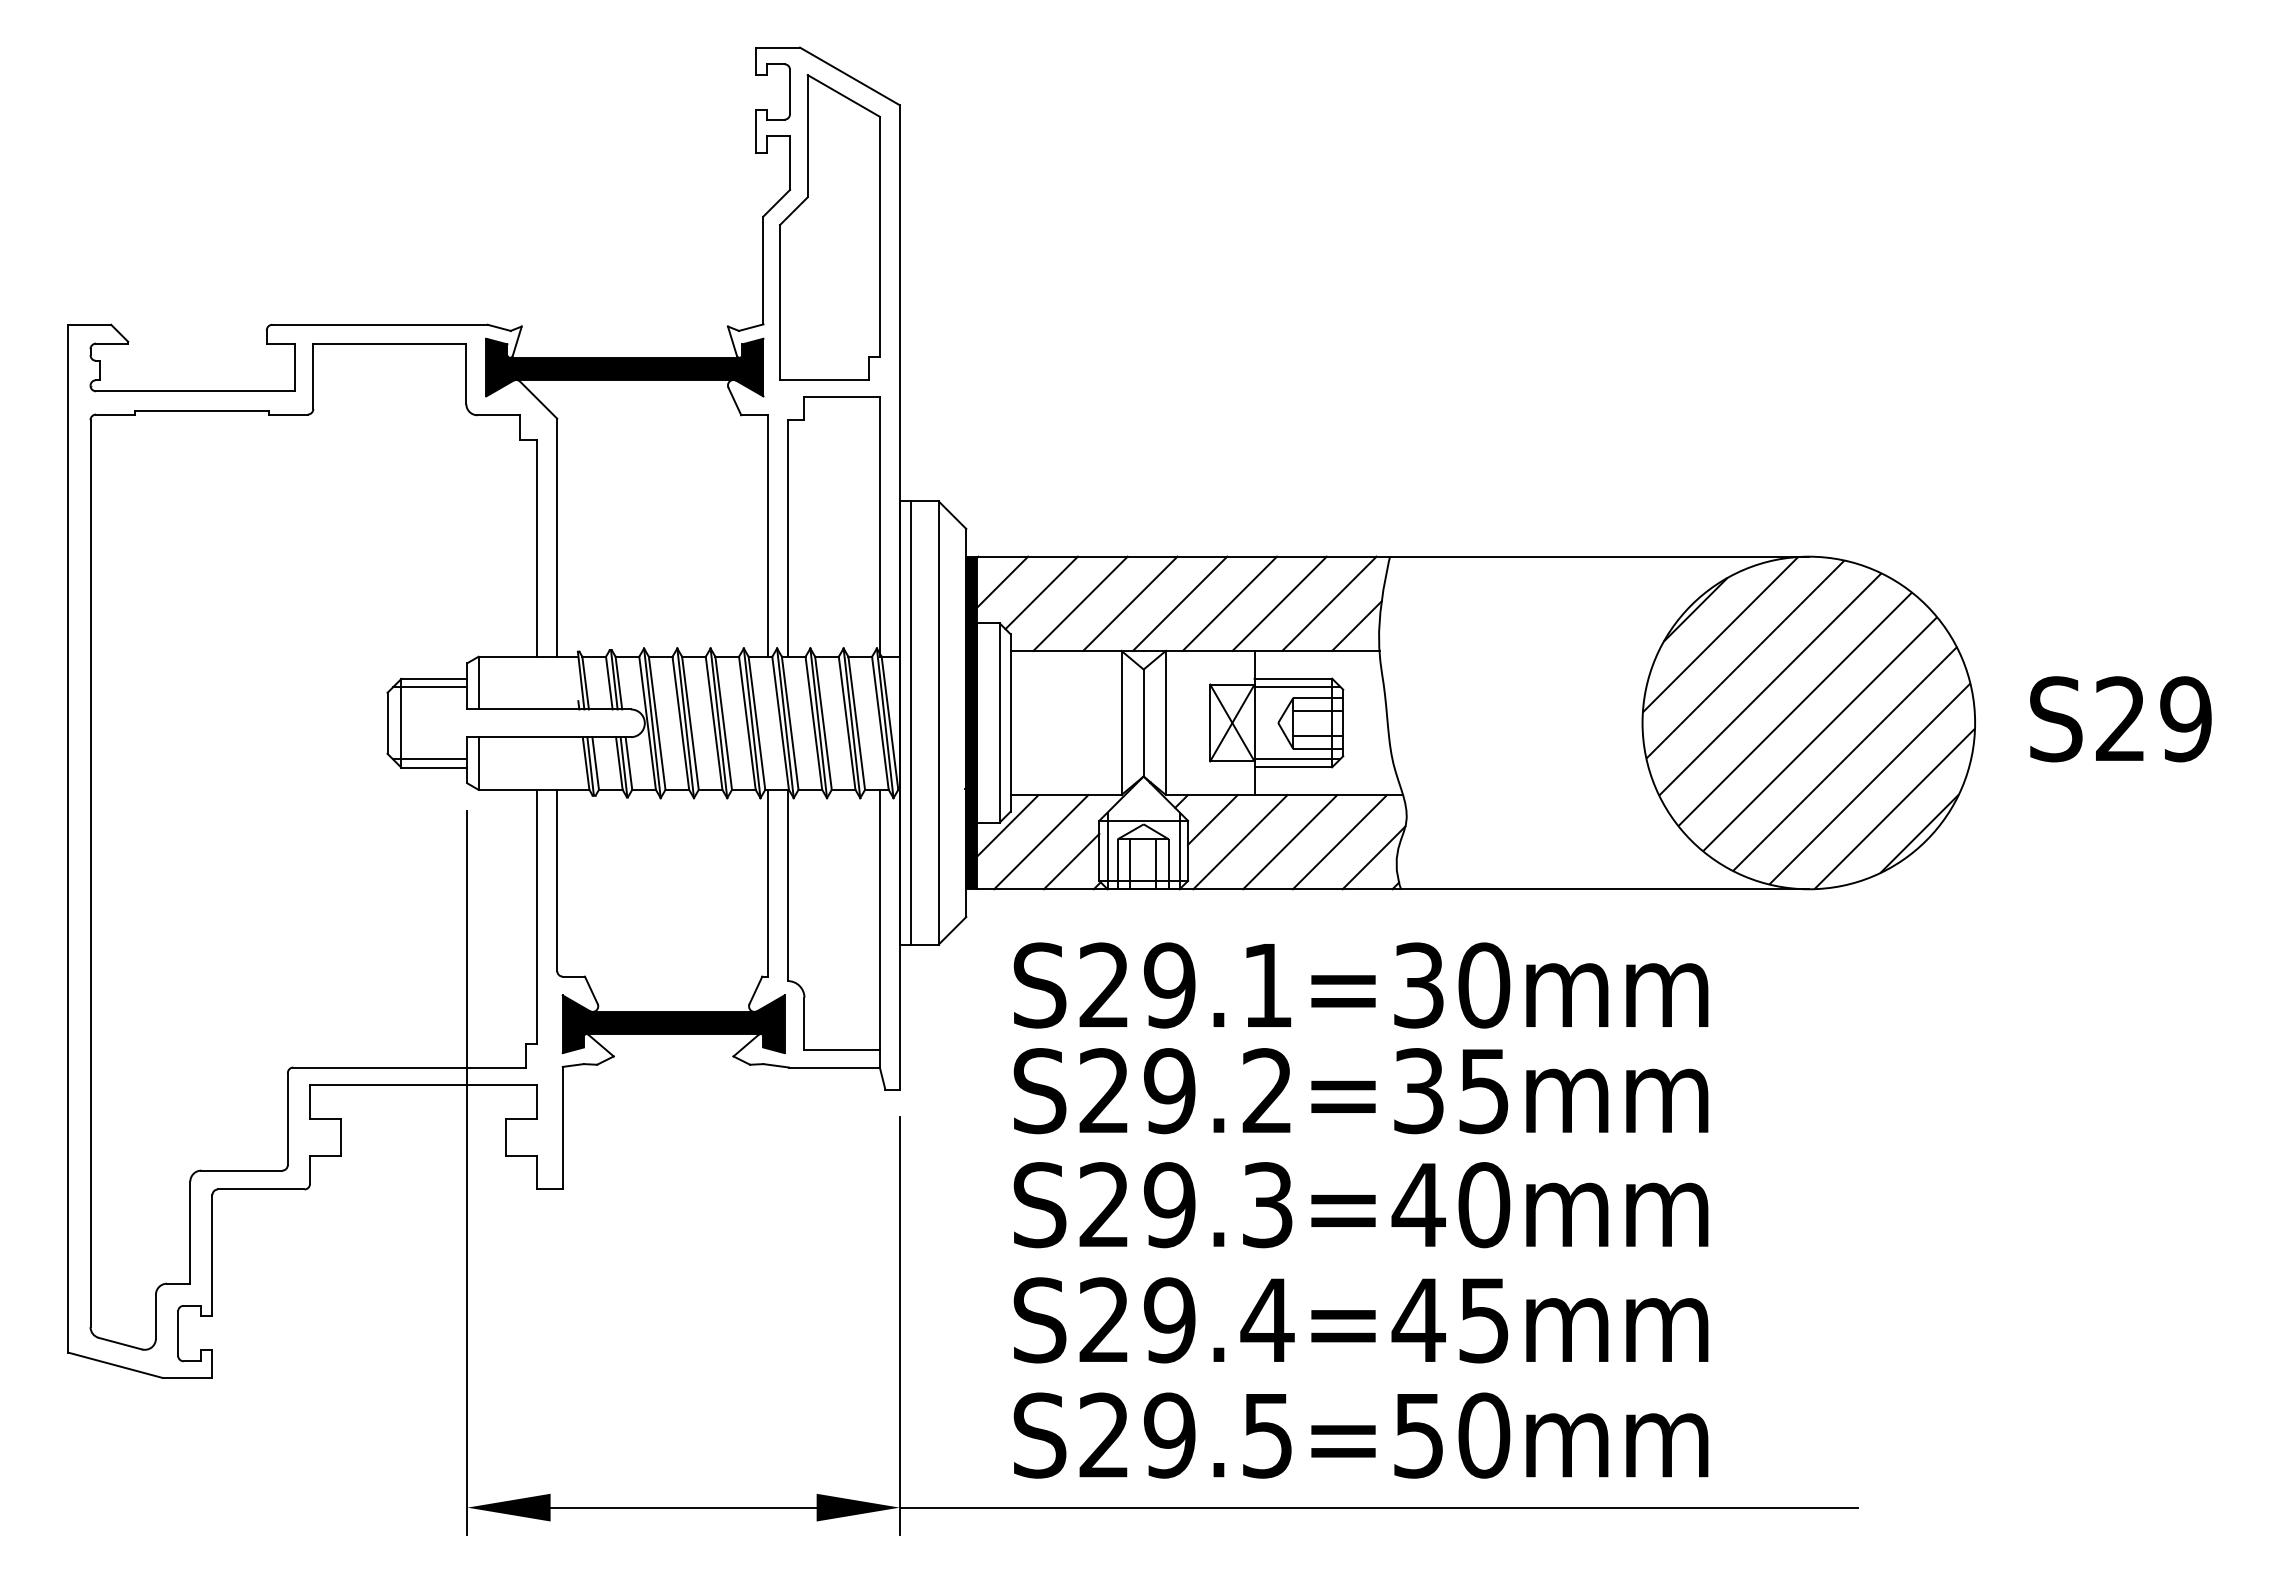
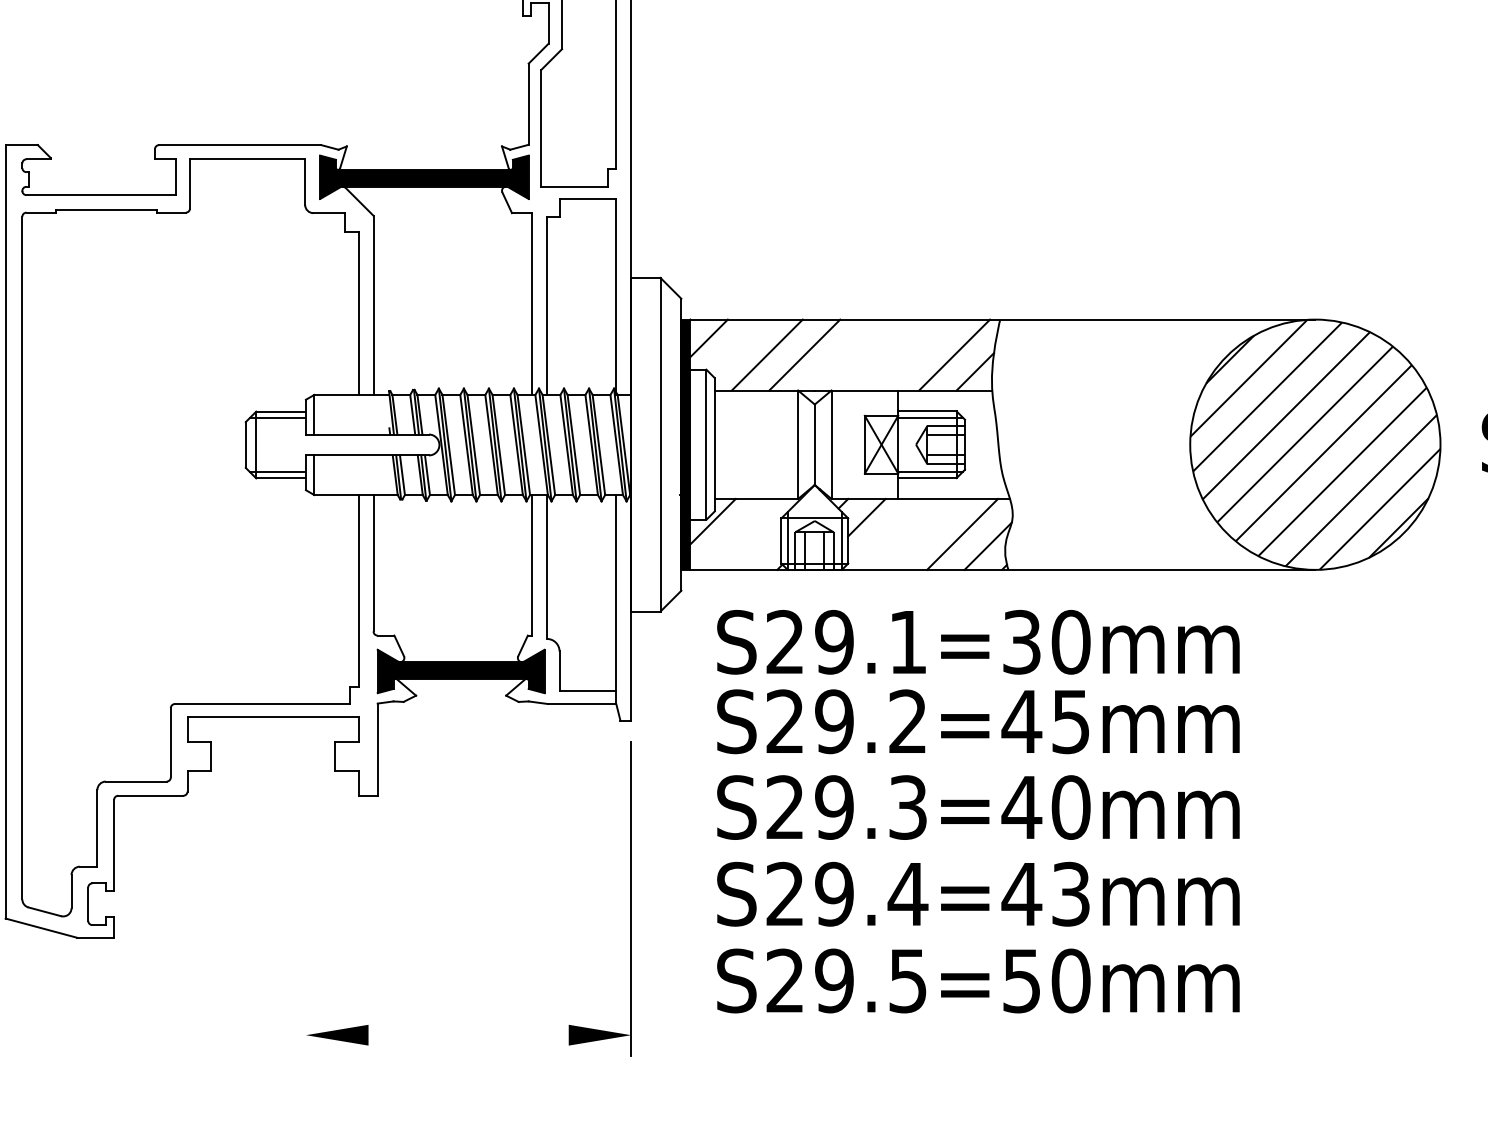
line: (1041, 592) -> (737, 346), removed
line: (1179, 603) -> (841, 354), removed
line: (1229, 603) -> (879, 354), removed
line: (1279, 603) -> (917, 354), removed
line: (910, 722) -> (639, 444), removed
line: (1041, 842) -> (737, 534), removed
line: (1240, 842) -> (887, 534), removed
line: (1290, 842) -> (925, 534), removed
line: (1071, 861) -> (760, 548), removed
text: (1418, 1091) -> (1021, 722), S29.2=35mm -> S29.2=45mm
line: (467, 1173) -> (306, 783), removed
text: (1483, 1319) -> (1070, 893), S29.4=45mm -> S29.4=43mm
line: (683, 1507) -> (468, 1035), removed
line: (1378, 1507) -> (991, 1035), removed

